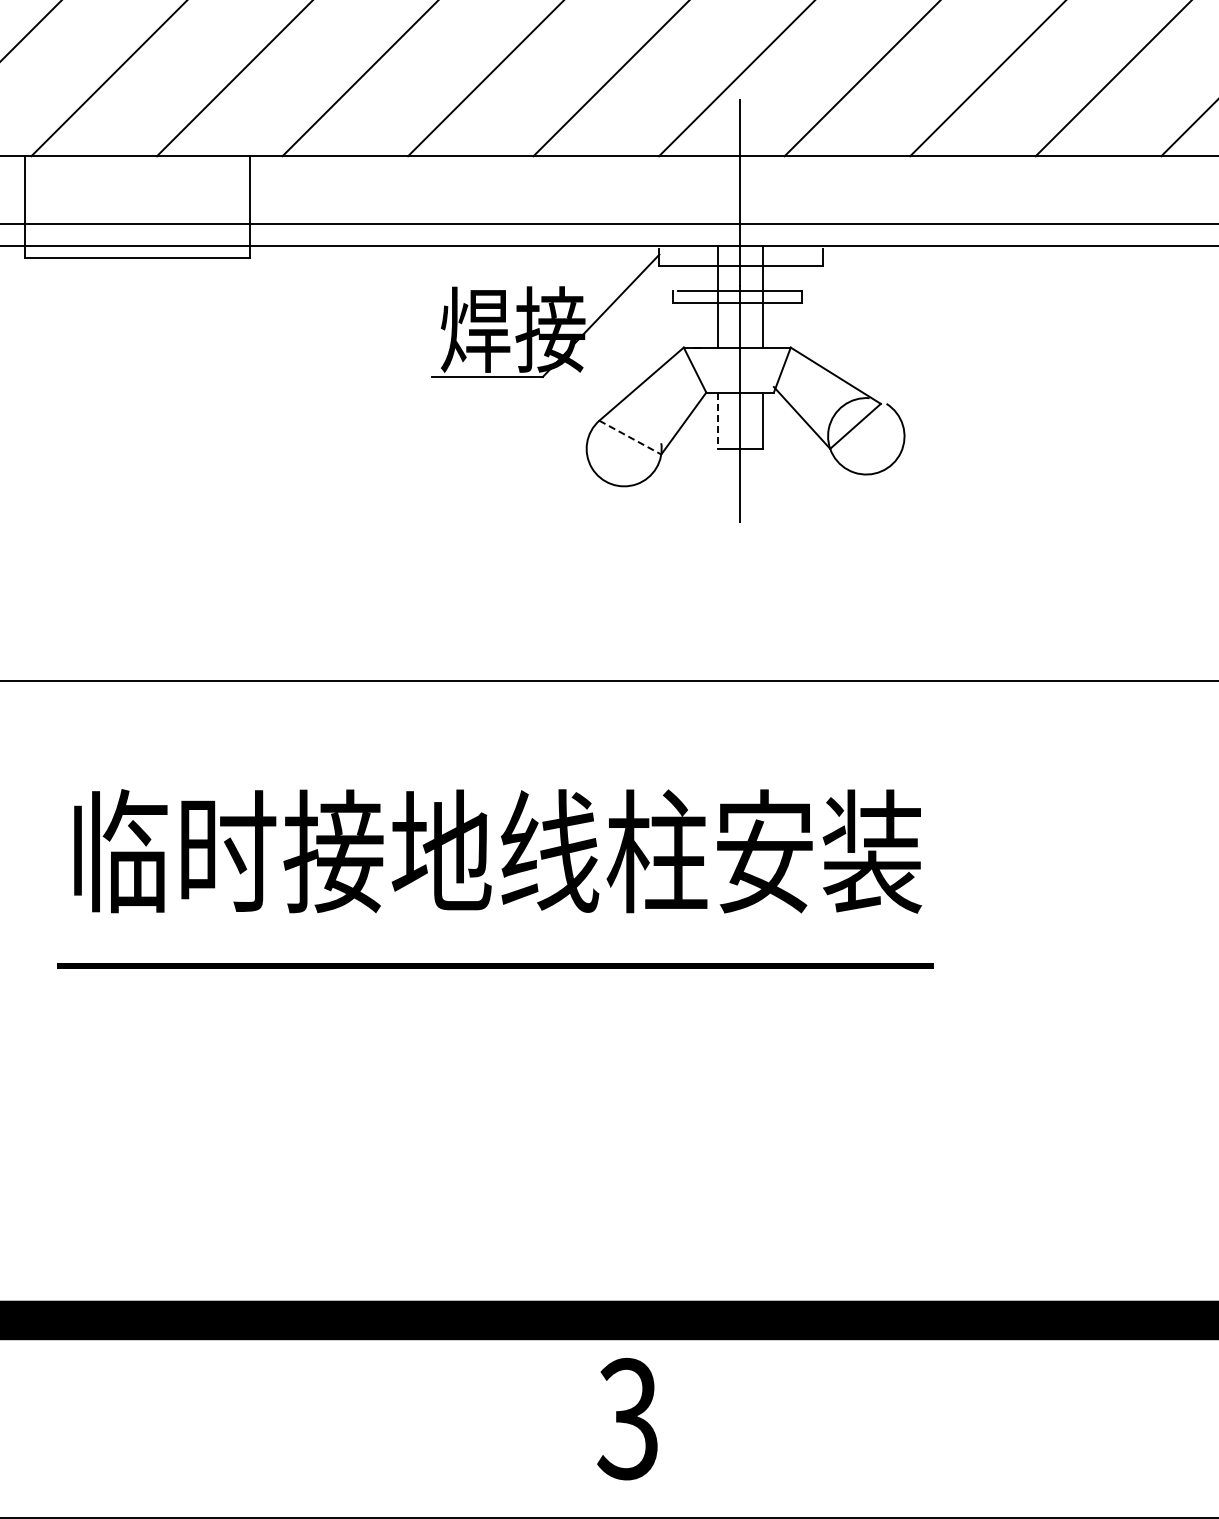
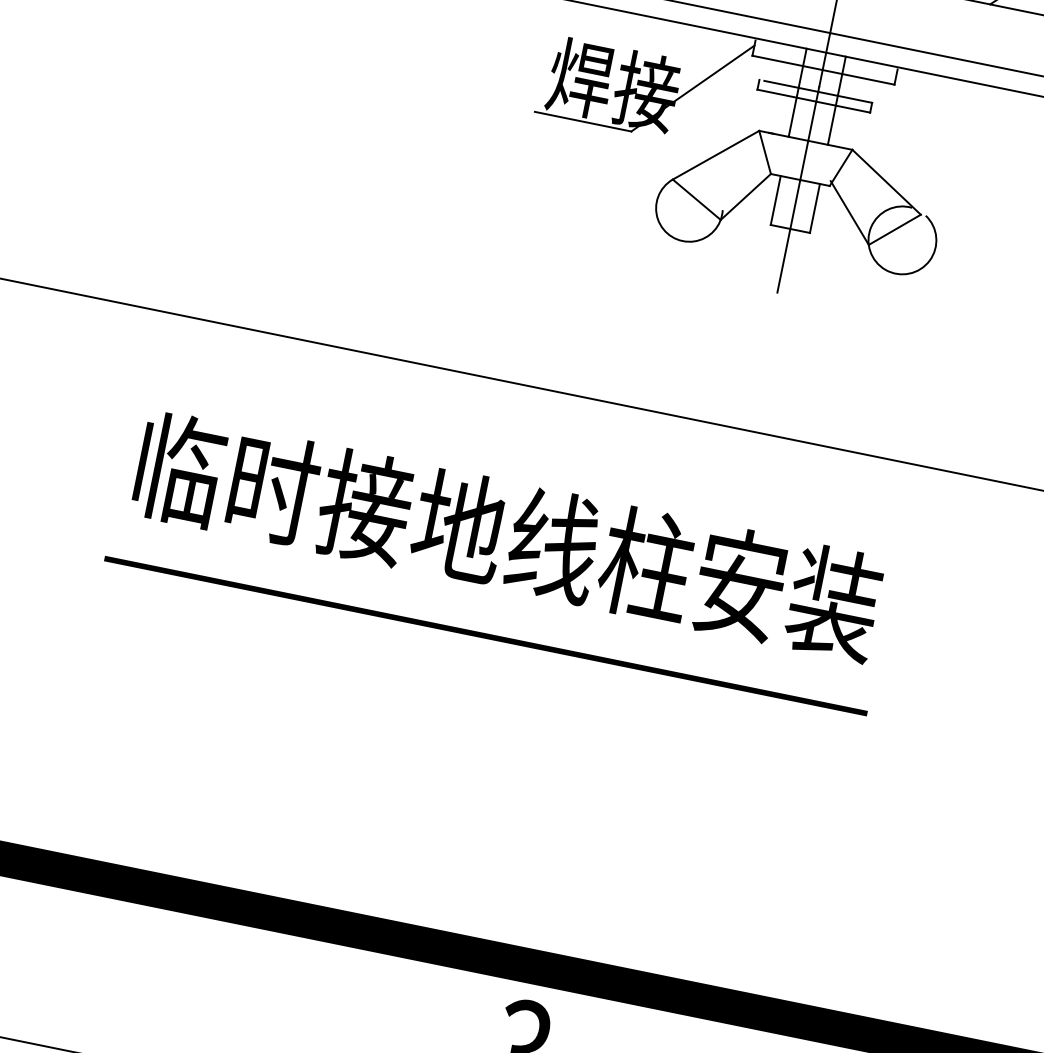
line: (717, 421) -> (775, 201), dashed -> solid
line: (630, 437) -> (696, 199), dashed -> solid

